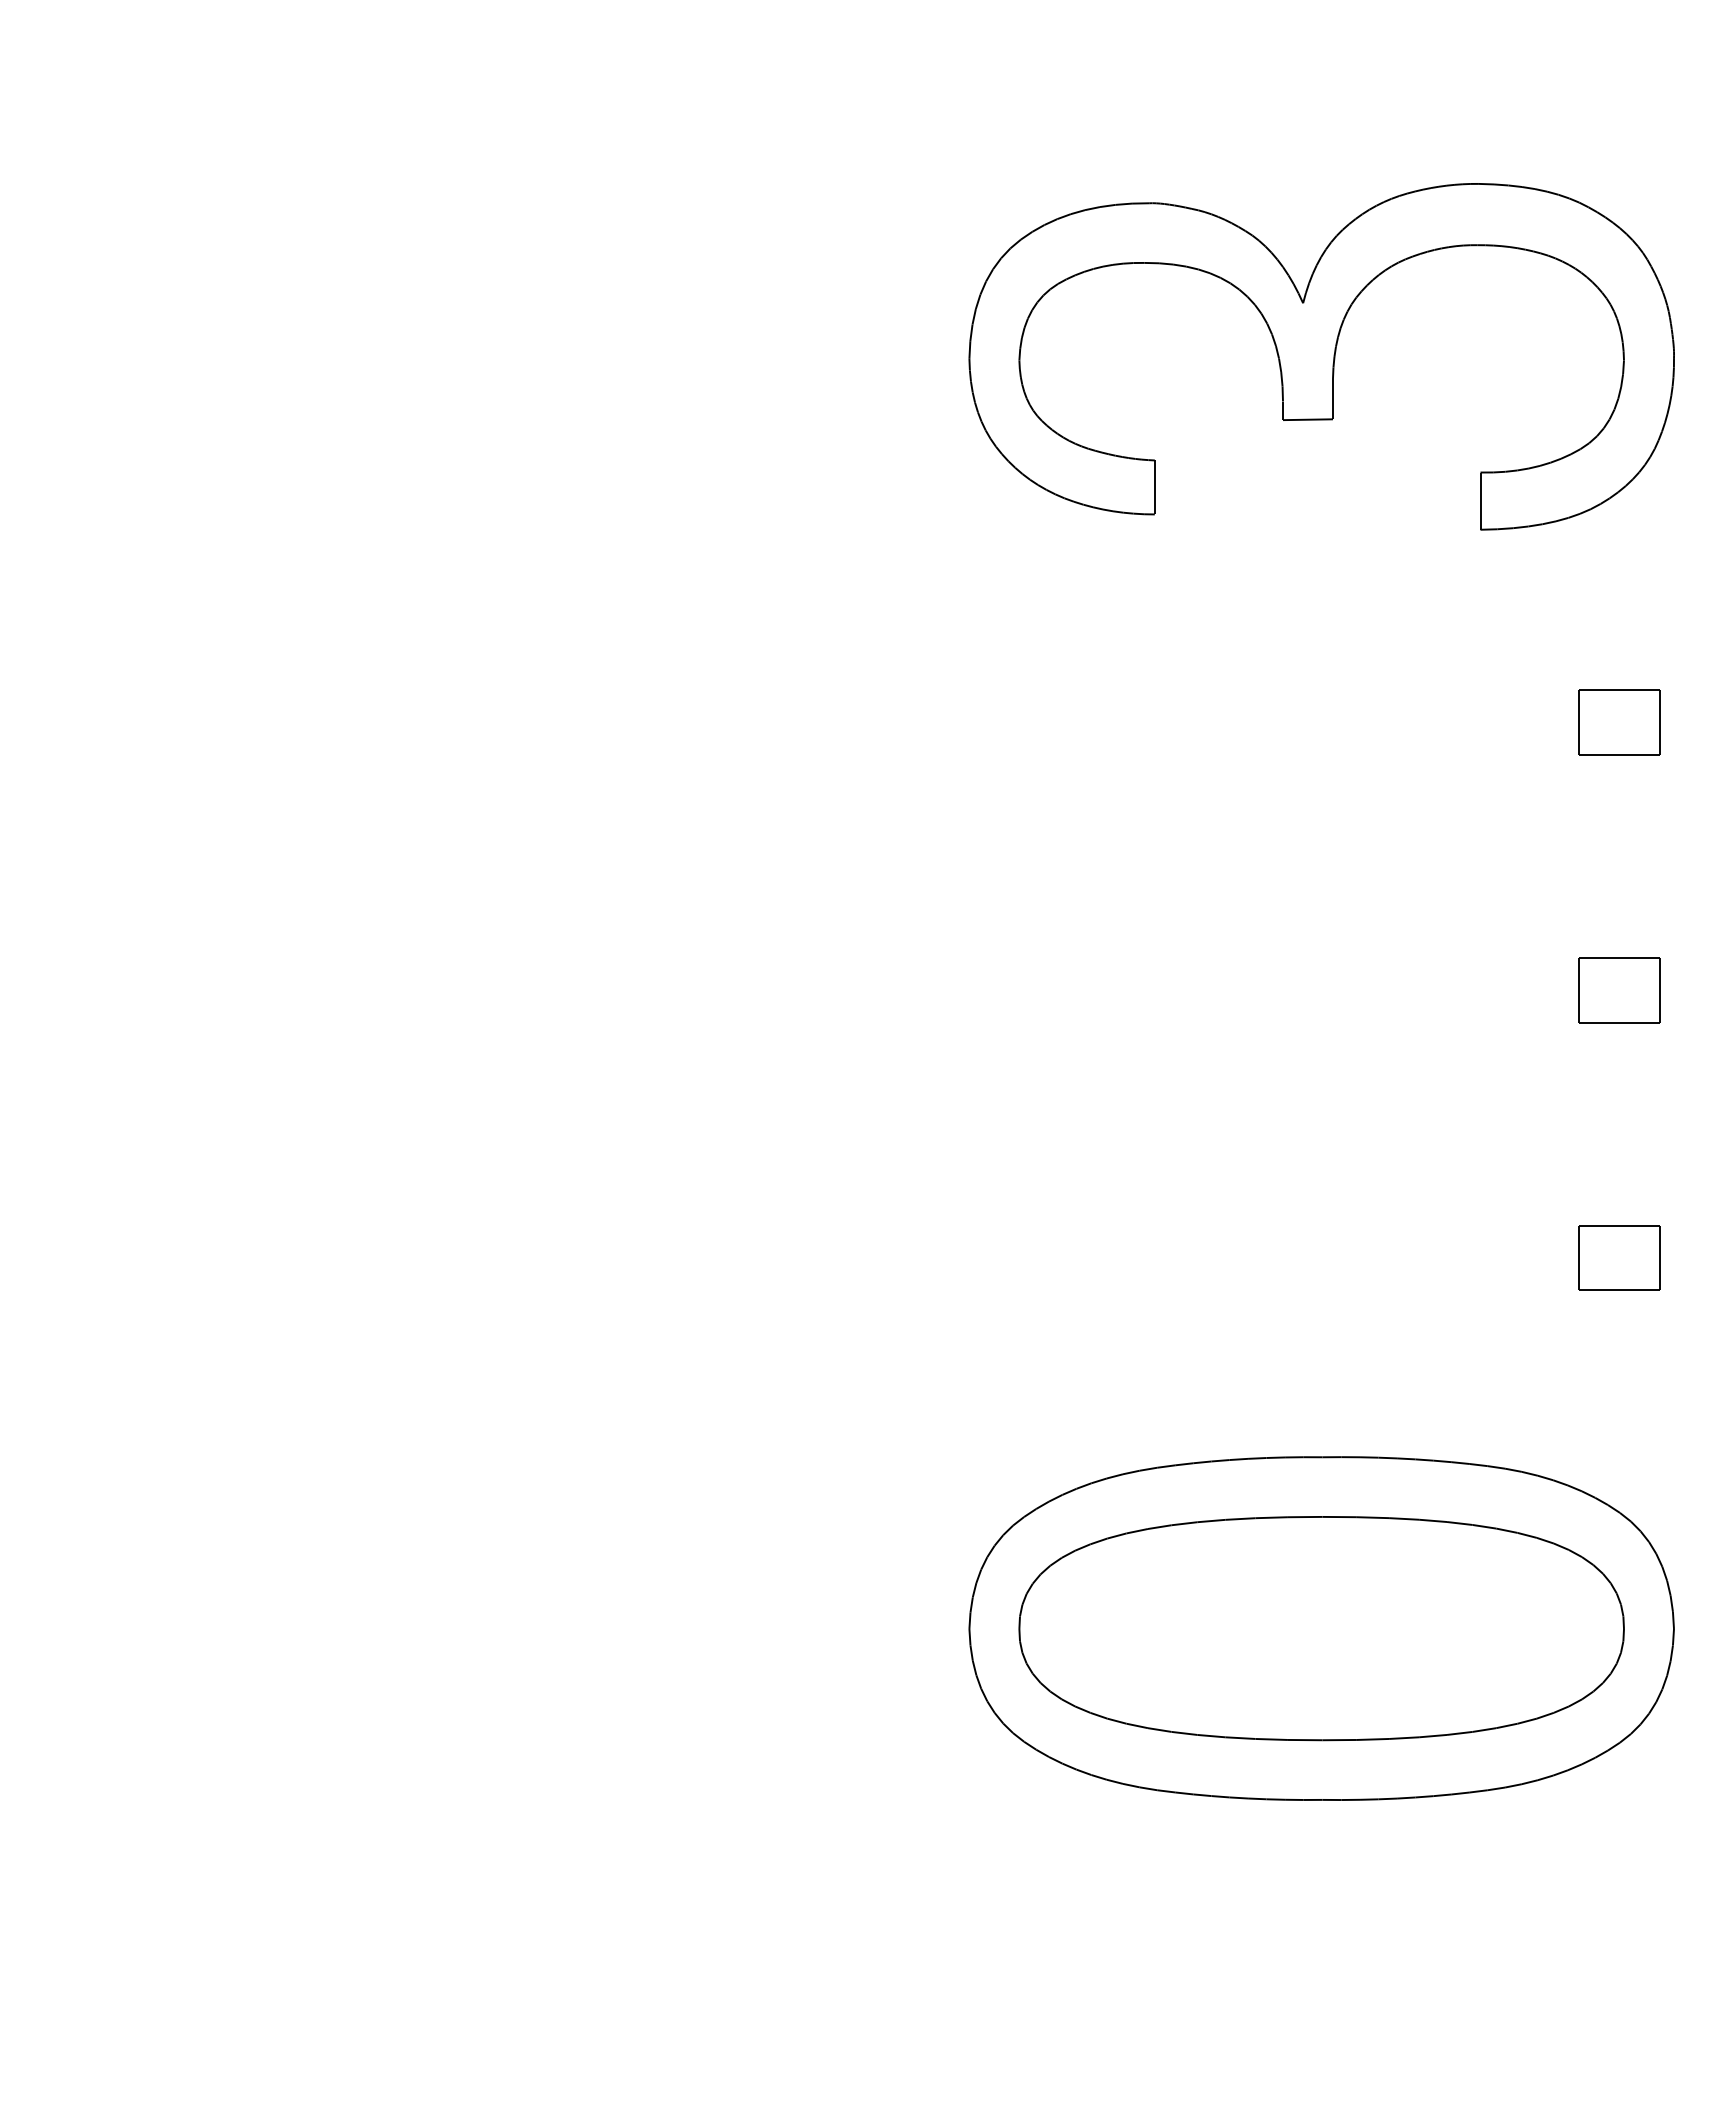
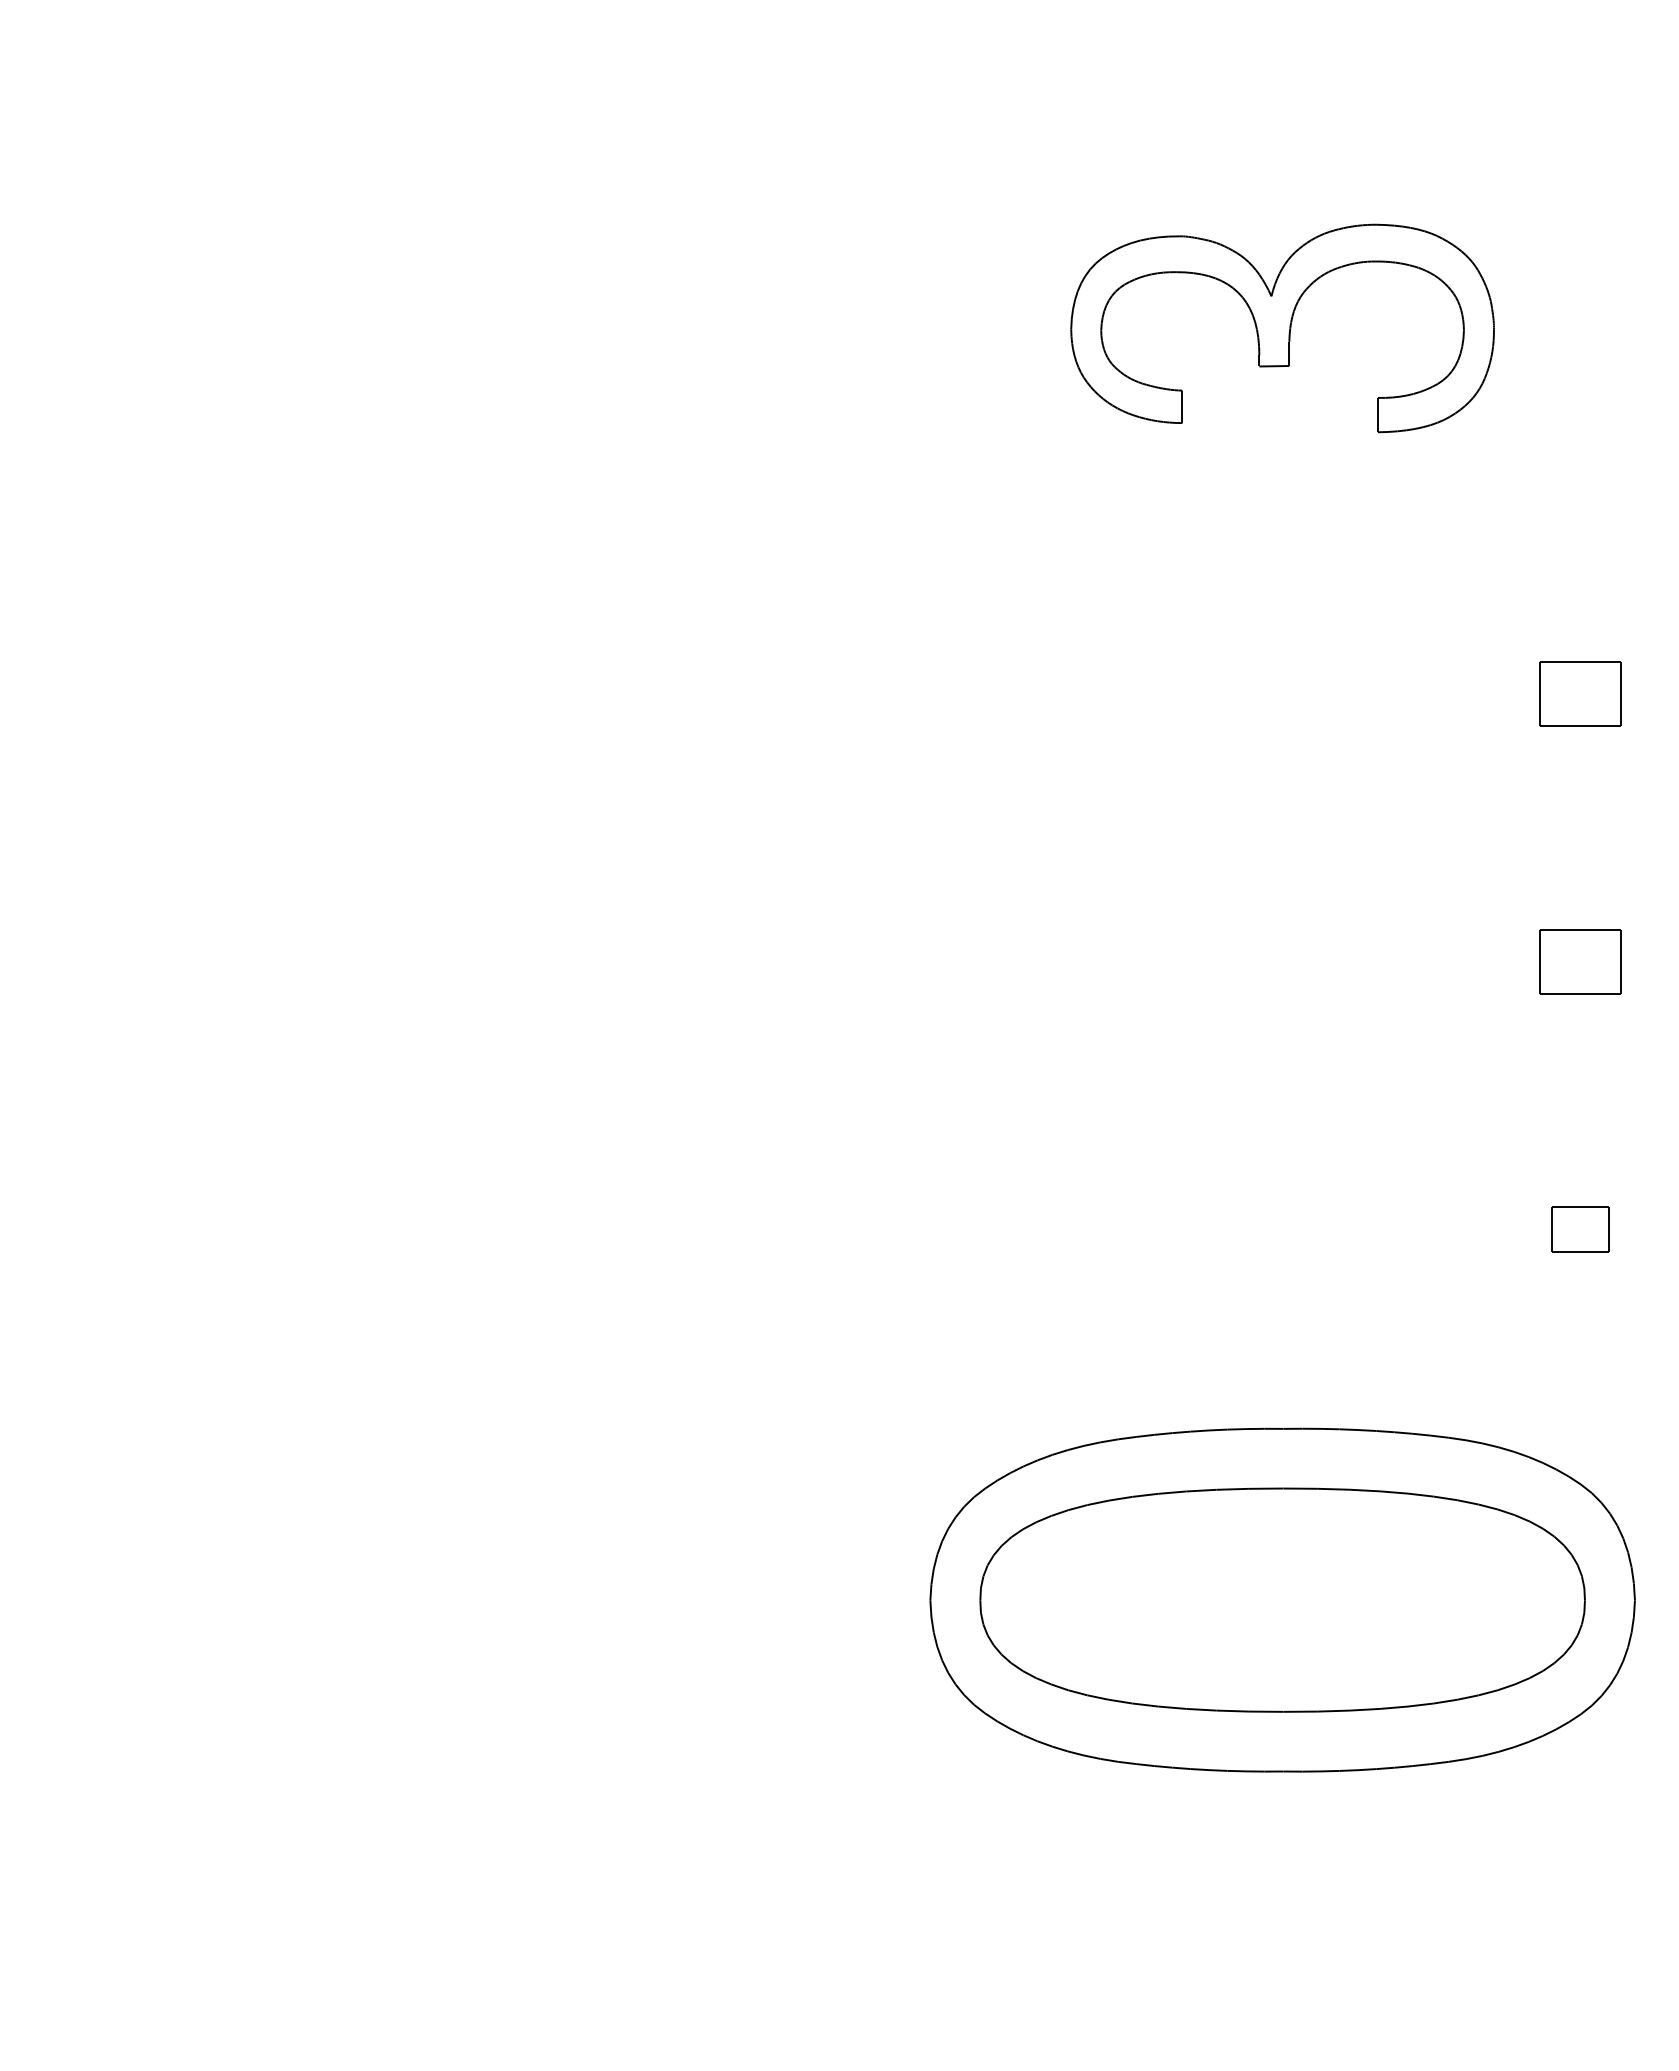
part: (1321, 356) -> (1282, 328), size x0.6
part: (1619, 1257) -> (1580, 1229), size x0.7

